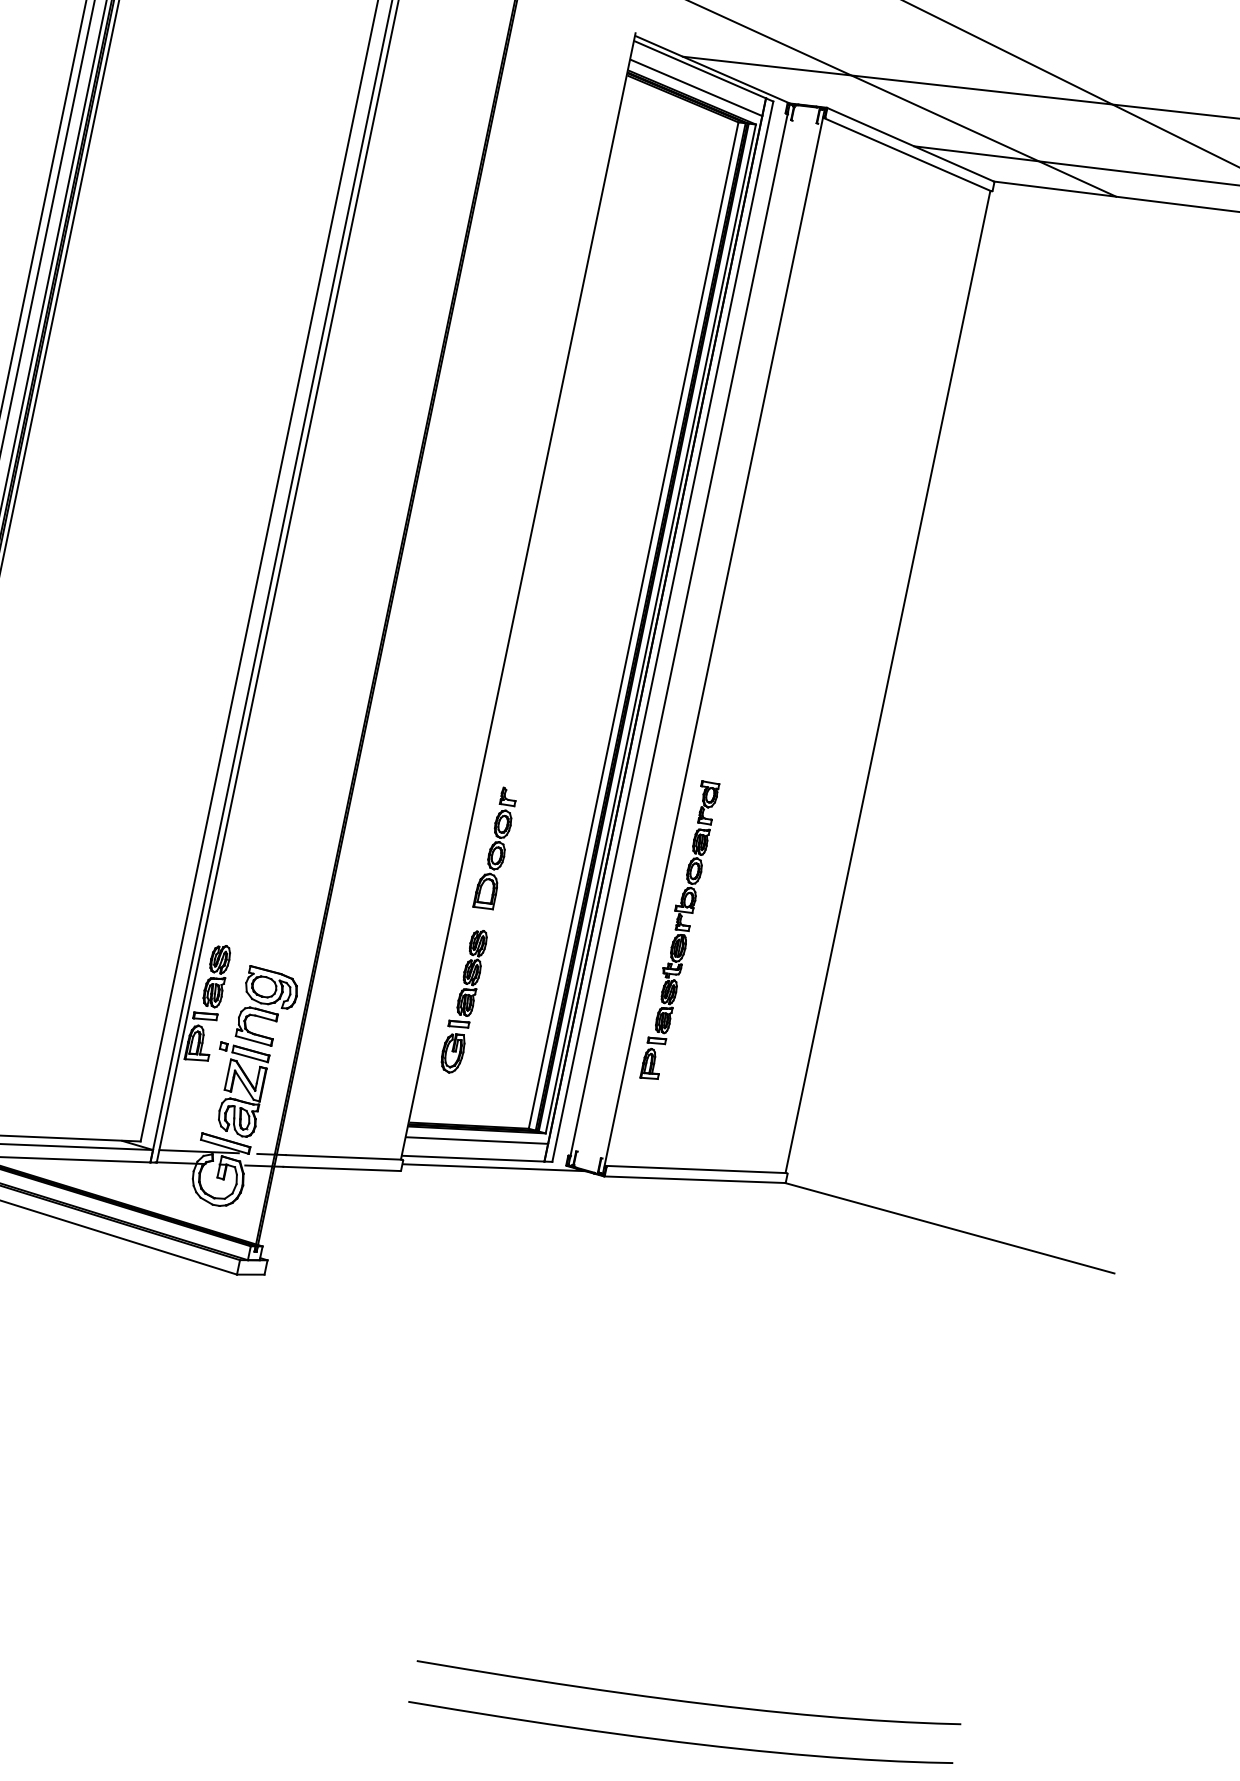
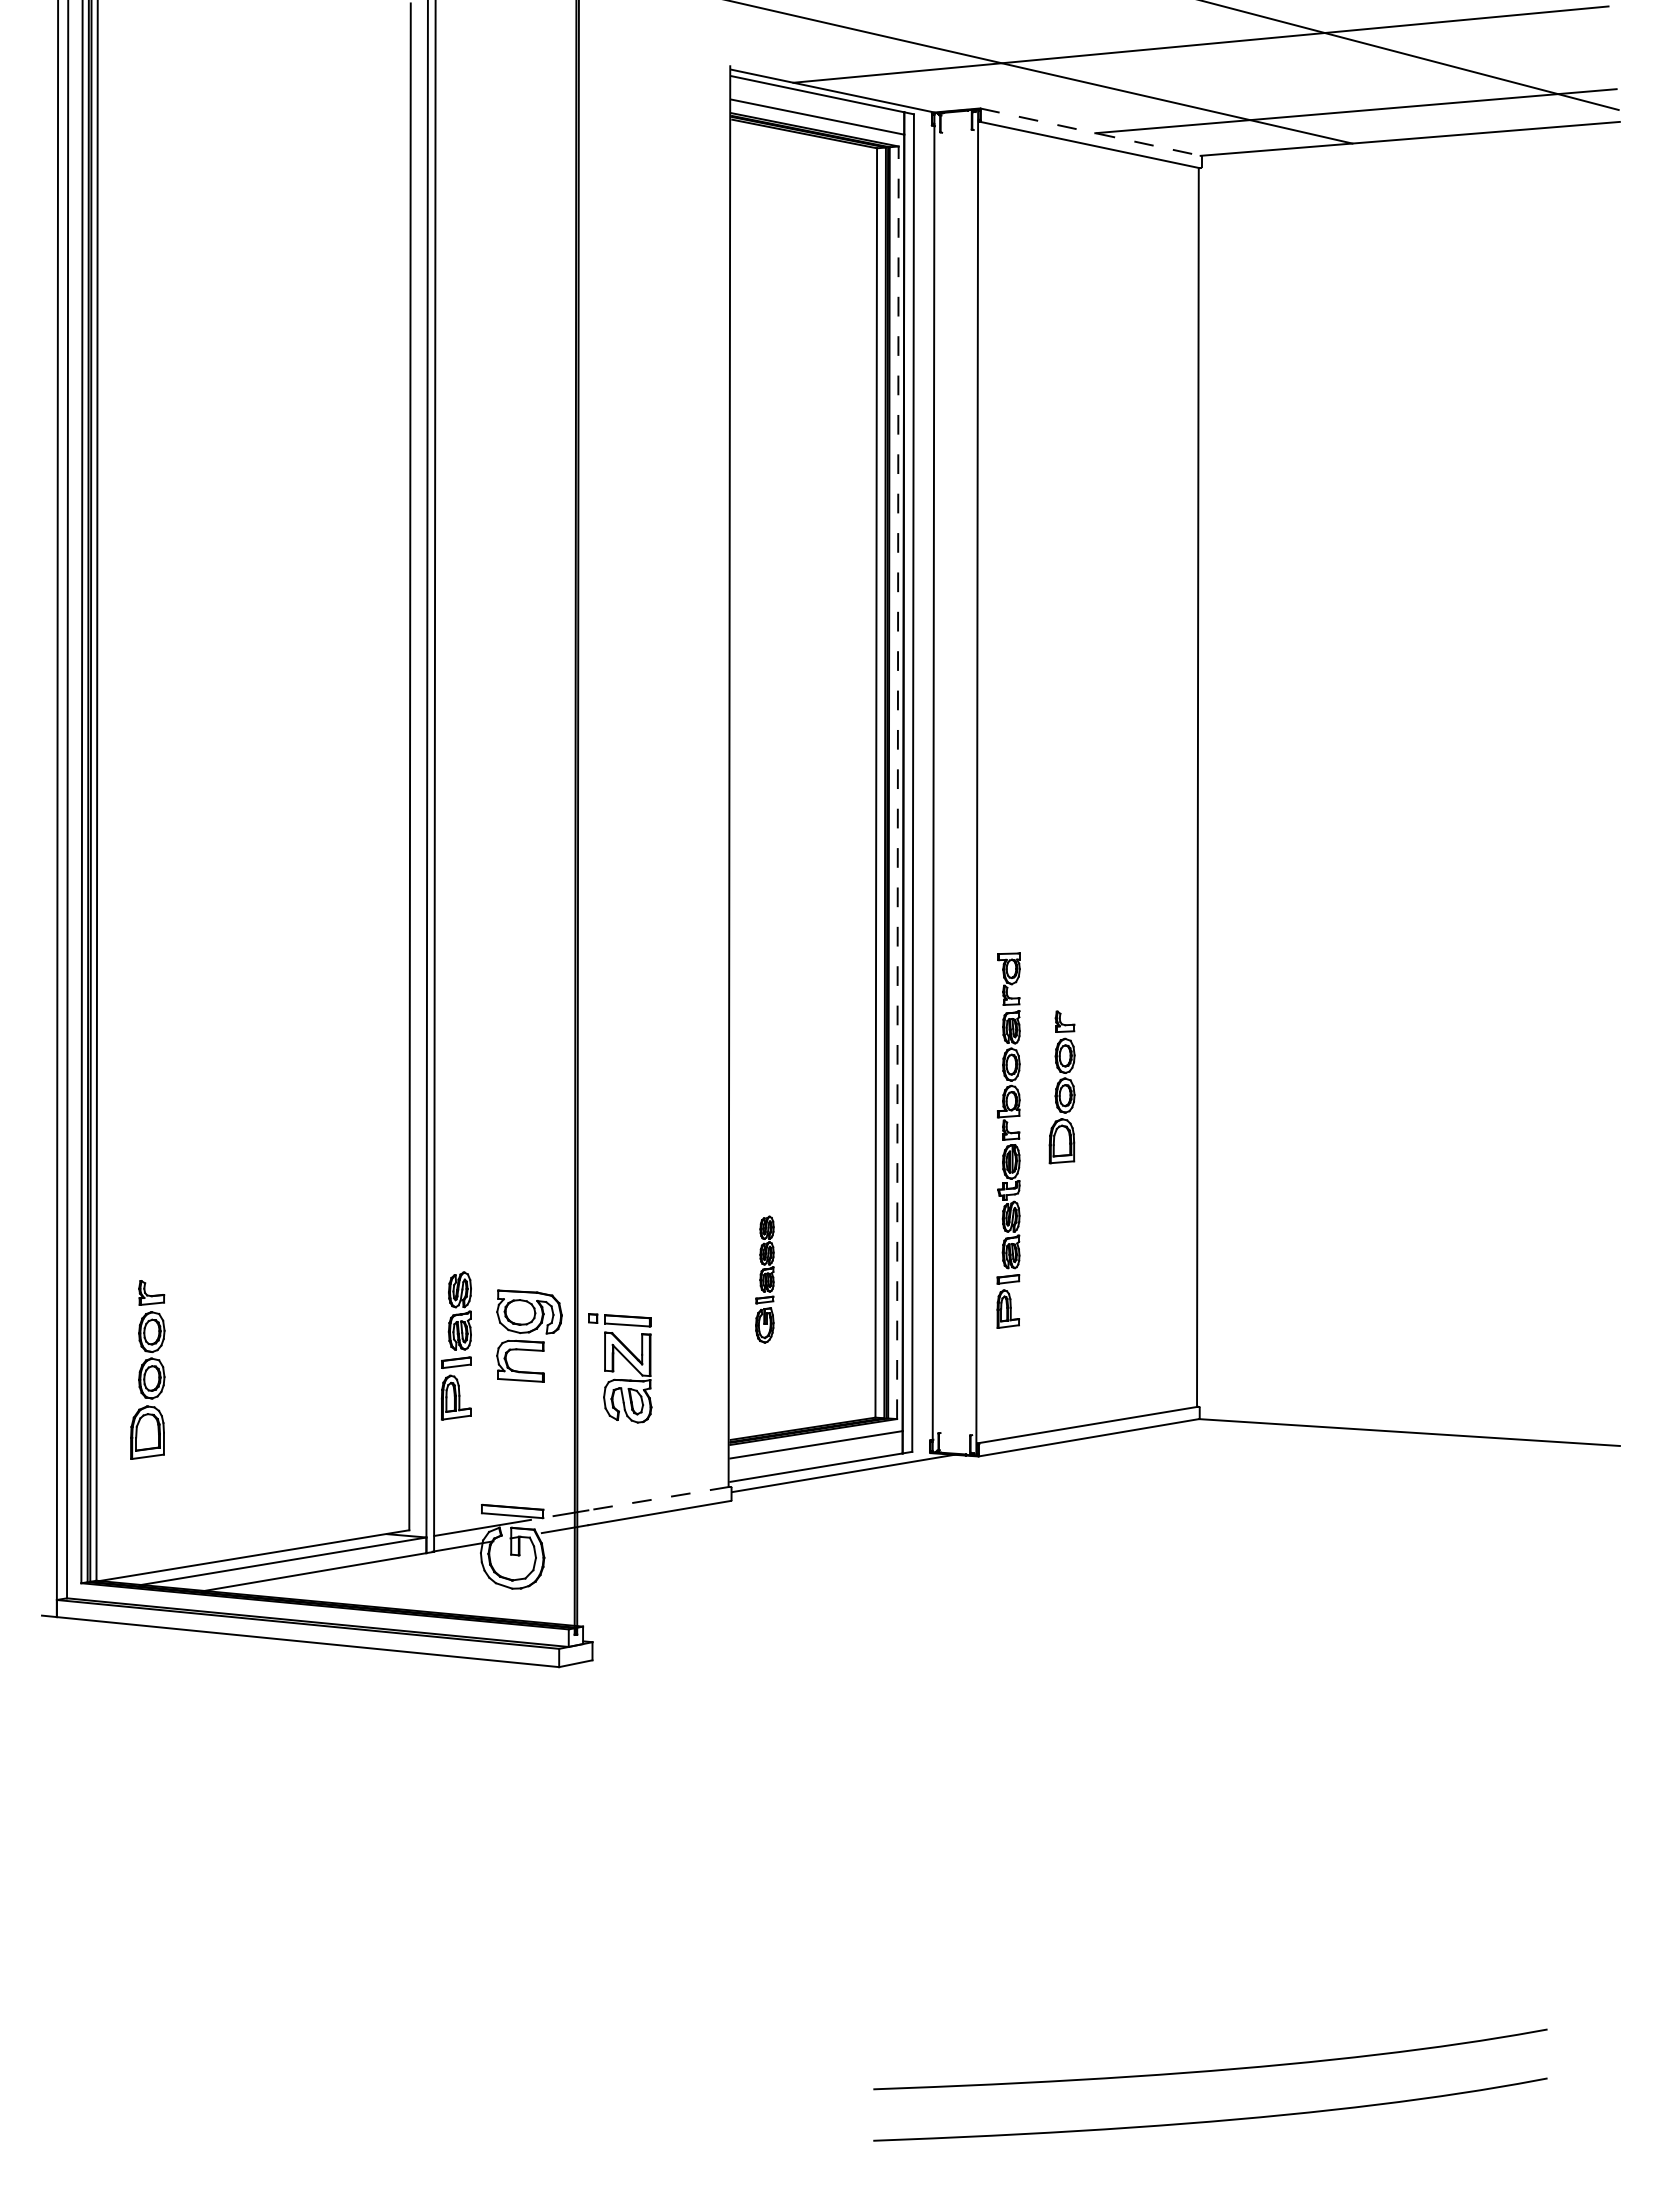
line: (910, 144) -> (1090, 132), solid -> dashed
line: (650, 628) -> (897, 782), solid -> dashed
part: (495, 848) -> (1061, 1087), moved
part: (463, 1000) -> (764, 1279), size x0.7
part: (237, 1090) -> (620, 1368), moved
line: (343, 1157) -> (658, 1498), solid -> dashed

